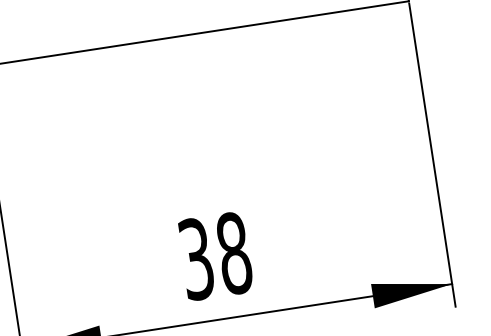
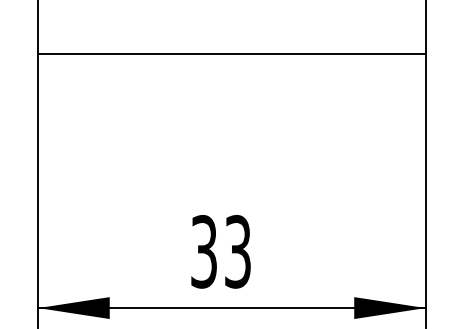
text: (233, 253) -> (237, 251), 38 -> 33

